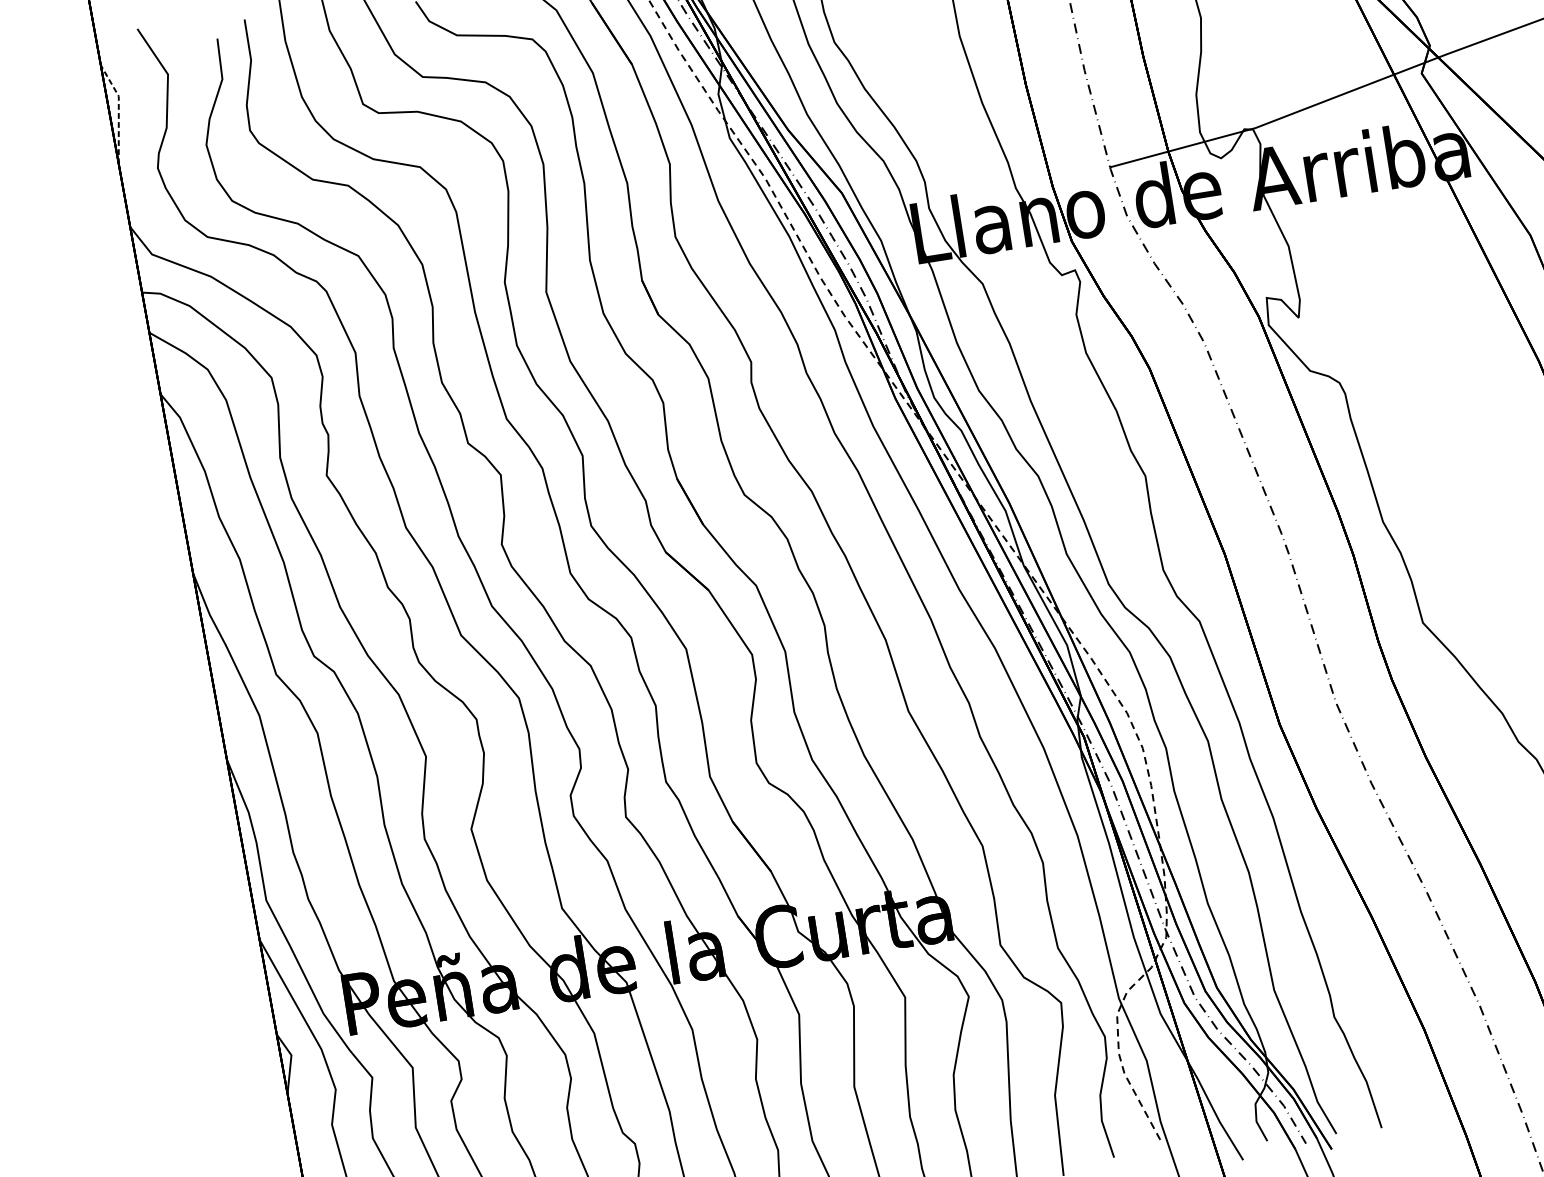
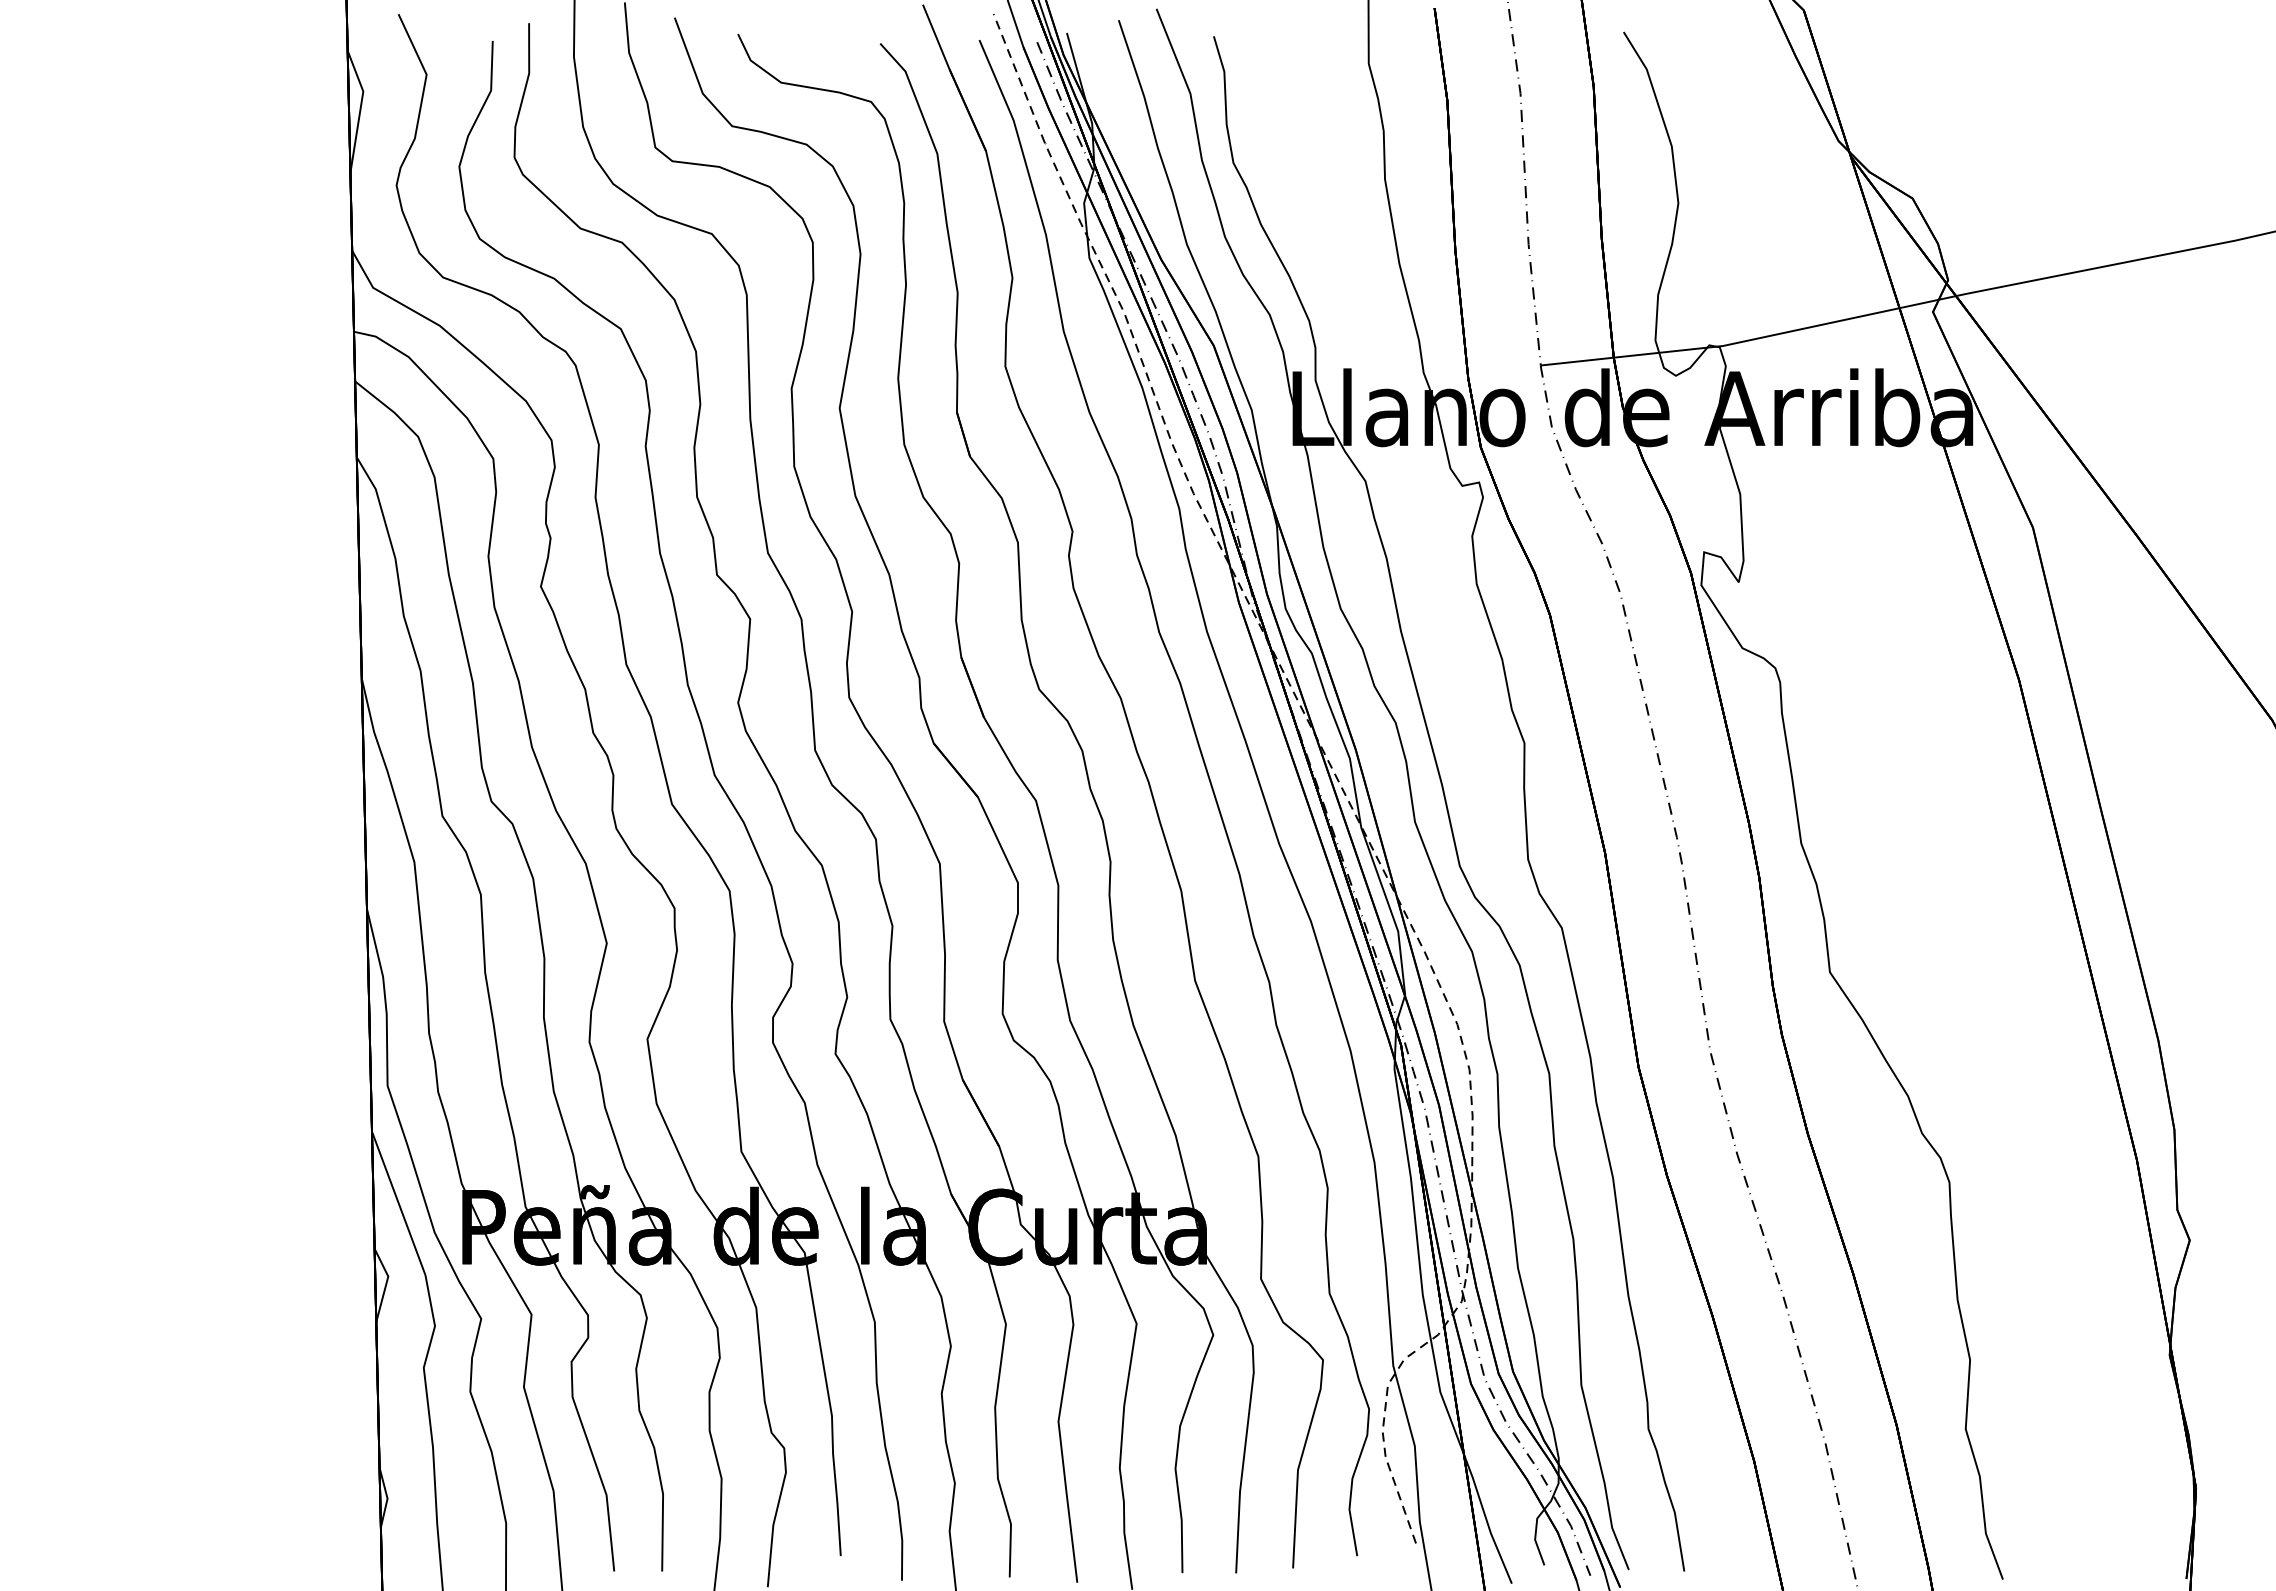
line: (118, 112) -> (360, 110), dashed -> solid

